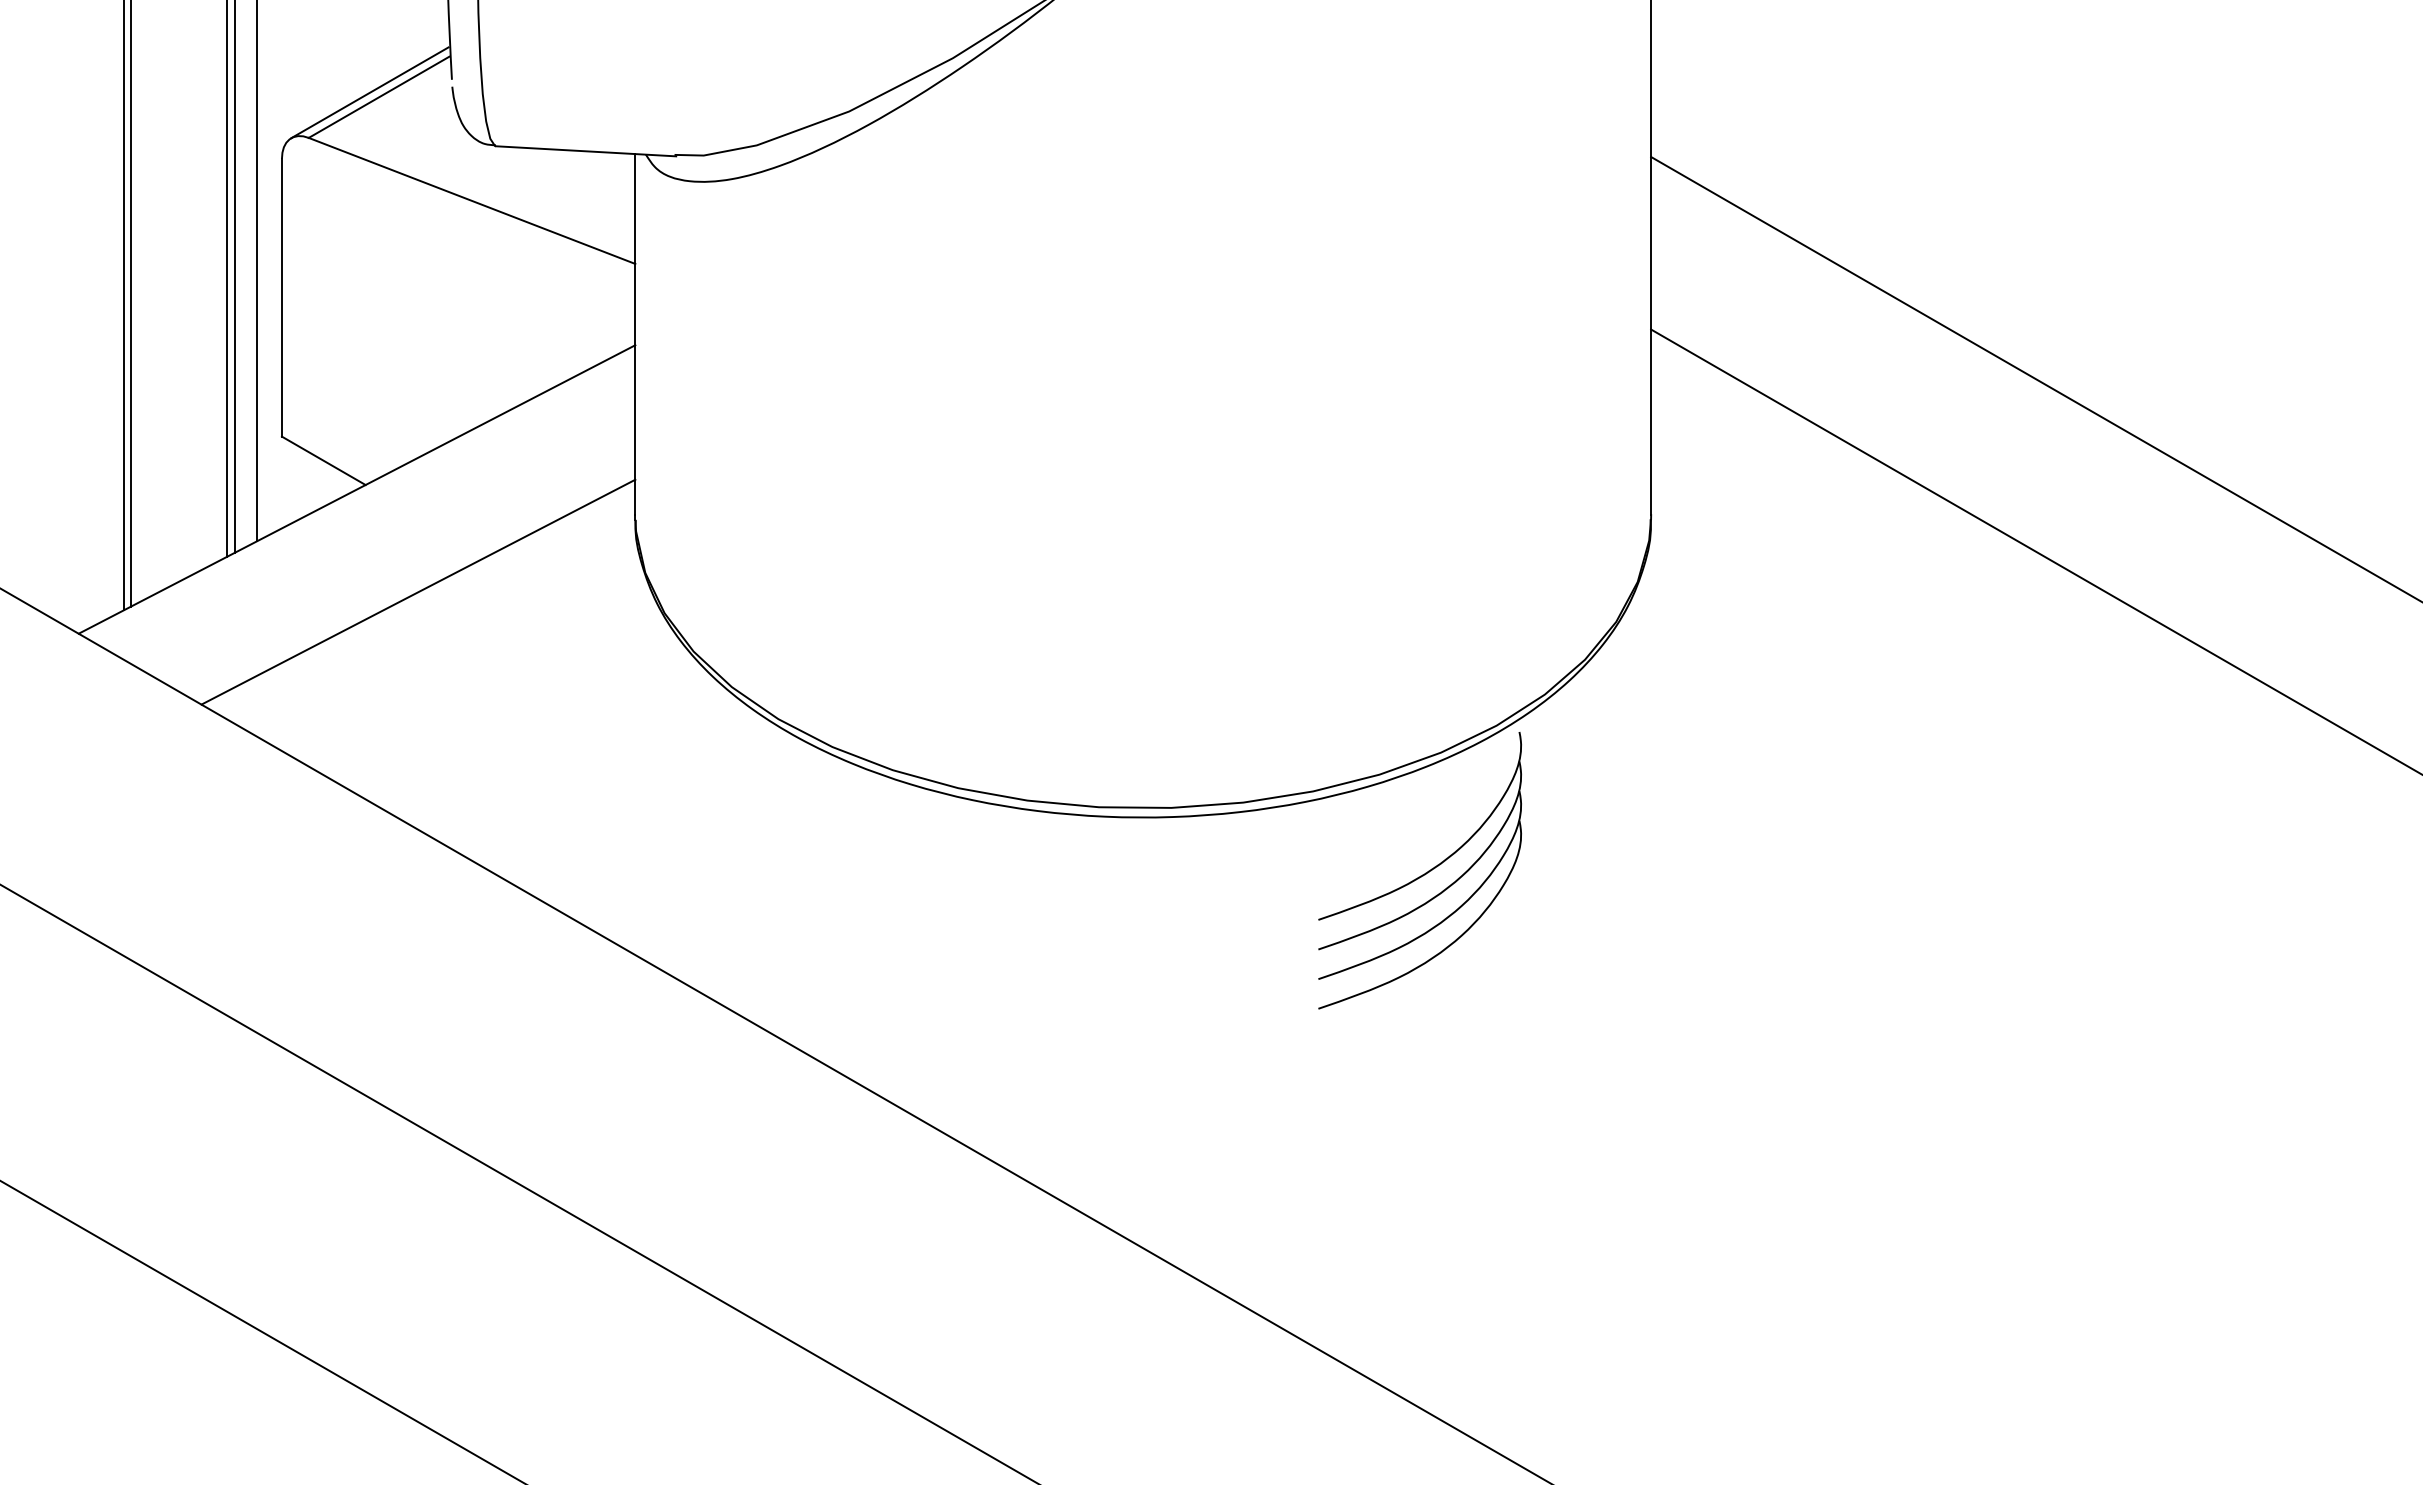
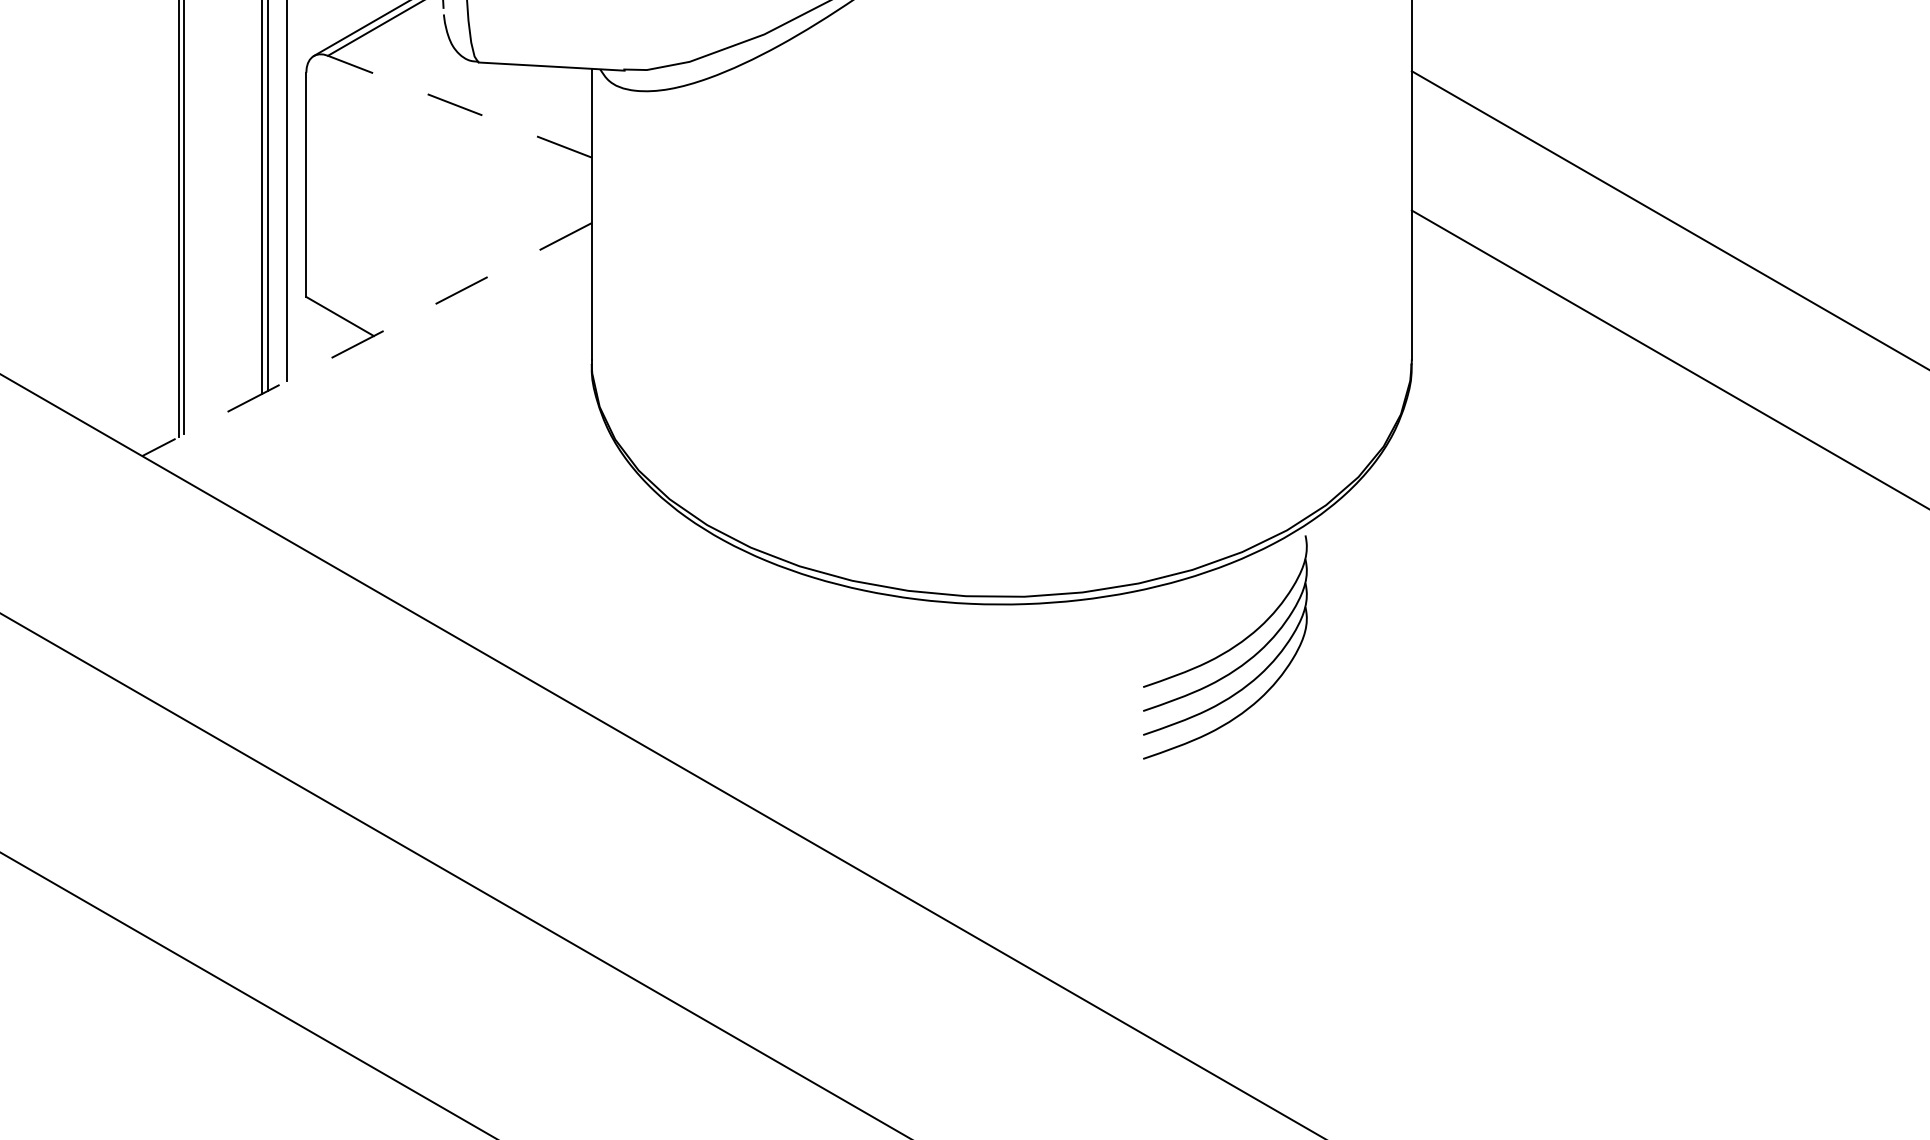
line: (471, 200) -> (459, 106), solid -> dashed
line: (356, 489) -> (366, 339), solid -> dashed
line: (418, 591) -> (416, 422), removed

